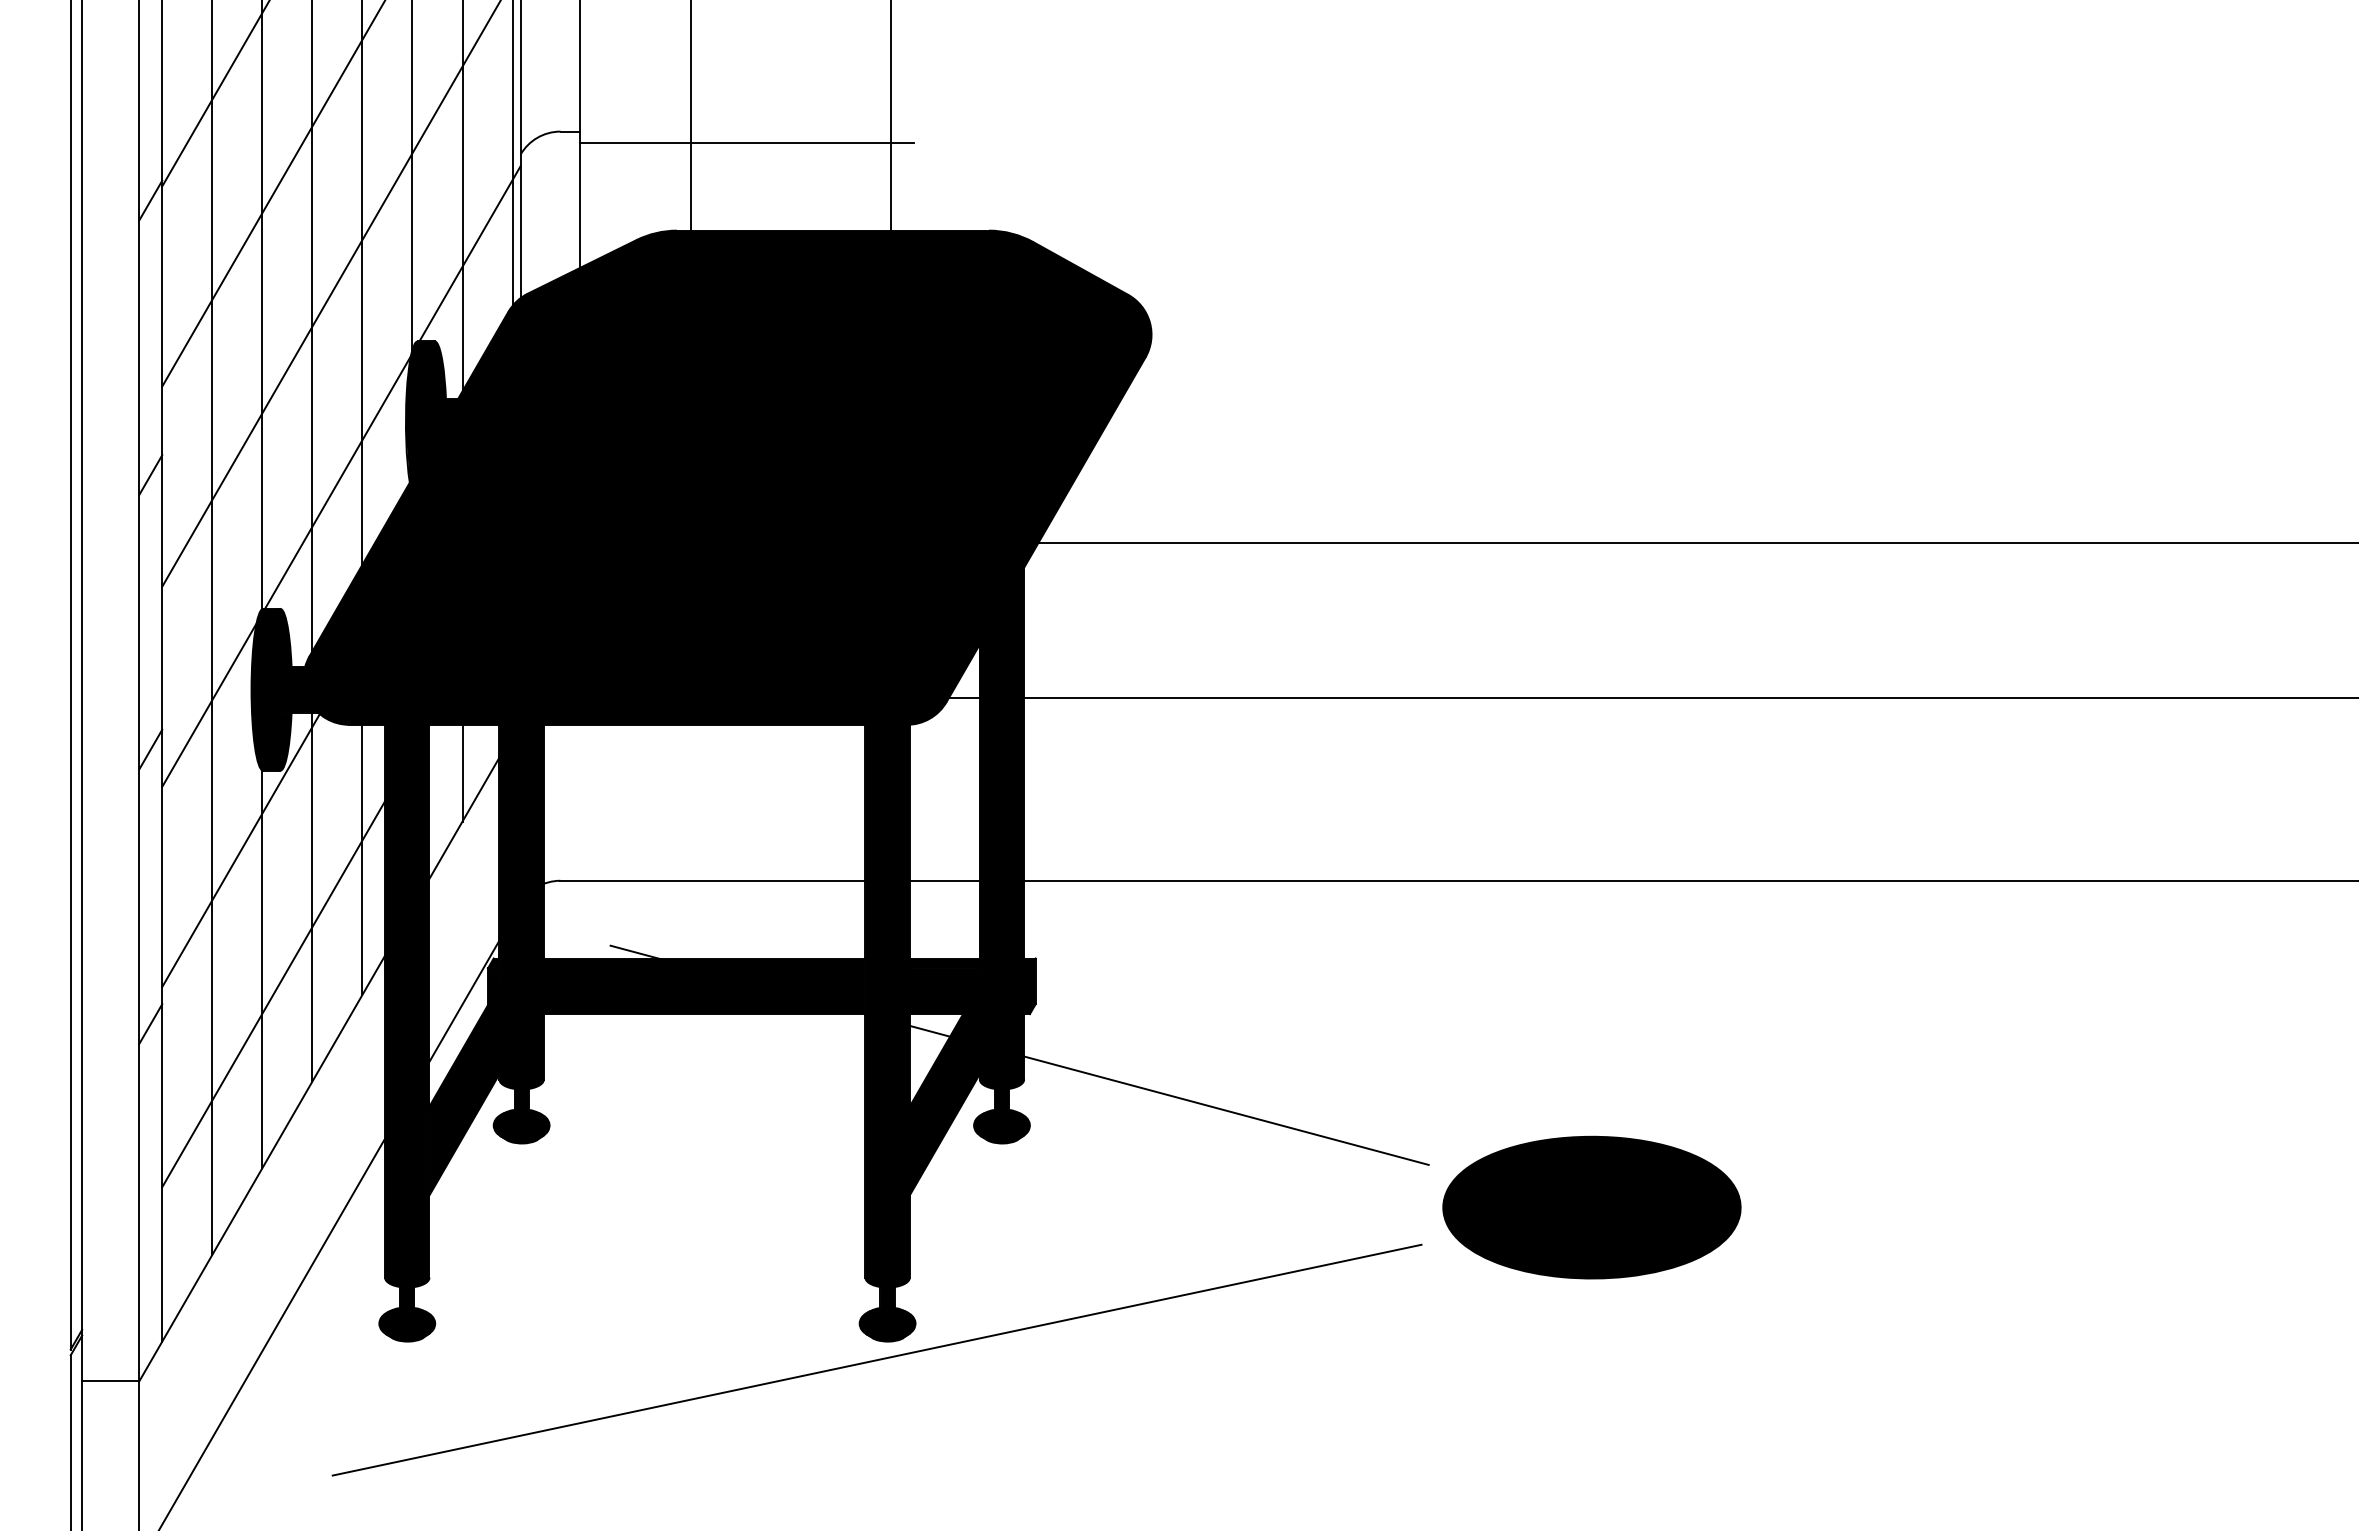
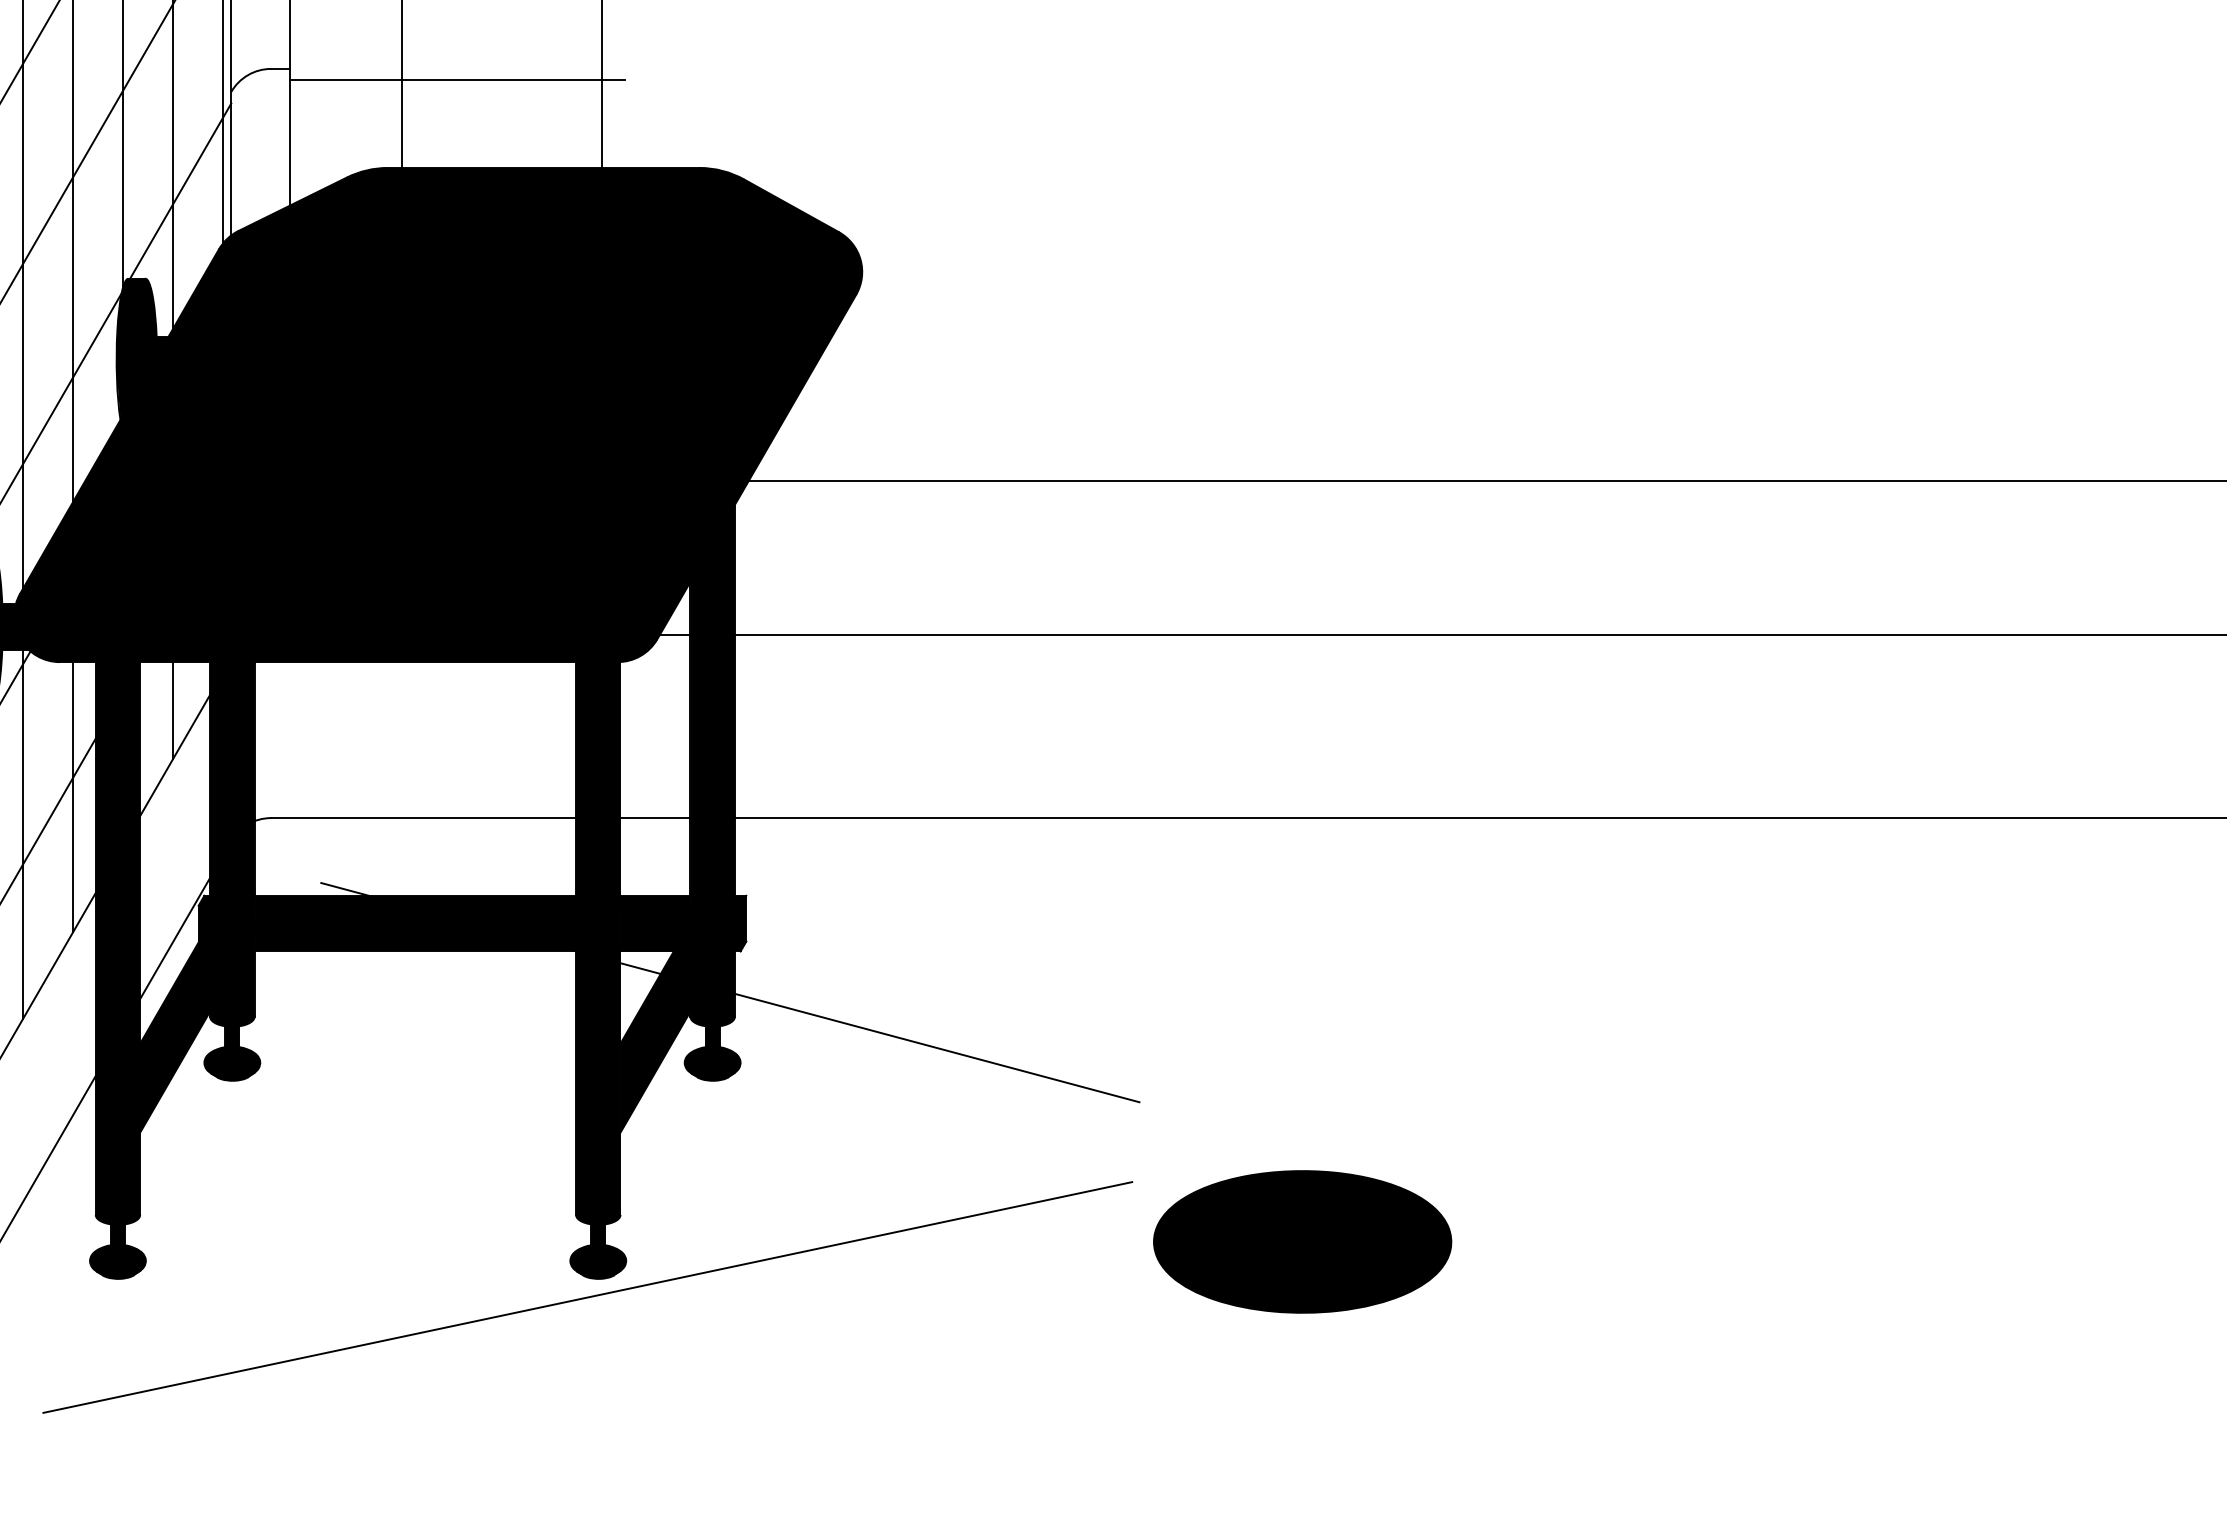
part: (1591, 1207) -> (1302, 1241), moved

